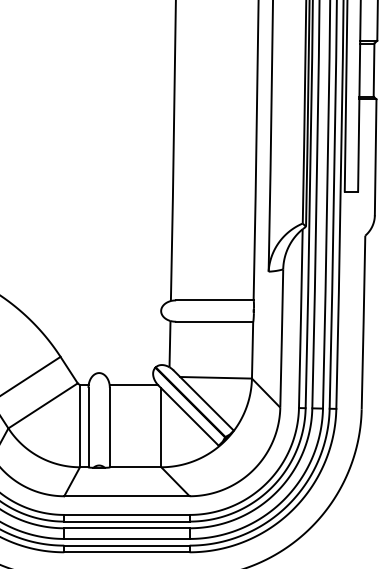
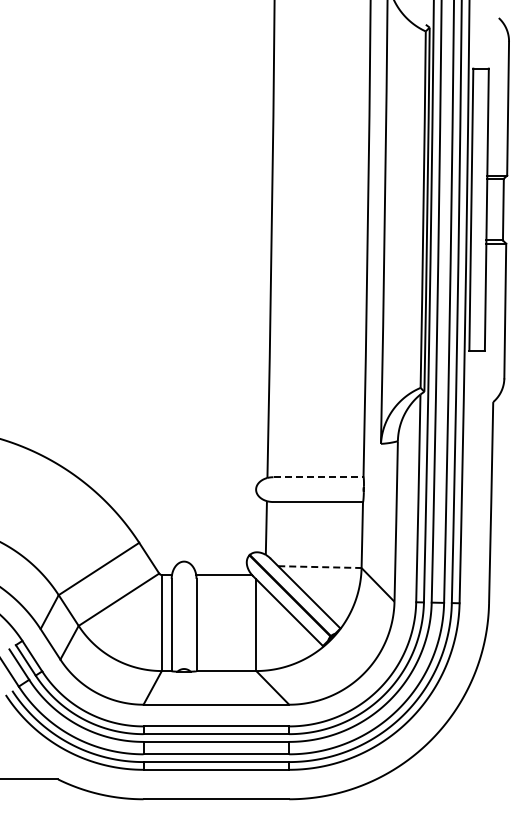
line: (215, 300) -> (319, 477), solid -> dashed
line: (215, 378) -> (319, 567), solid -> dashed

